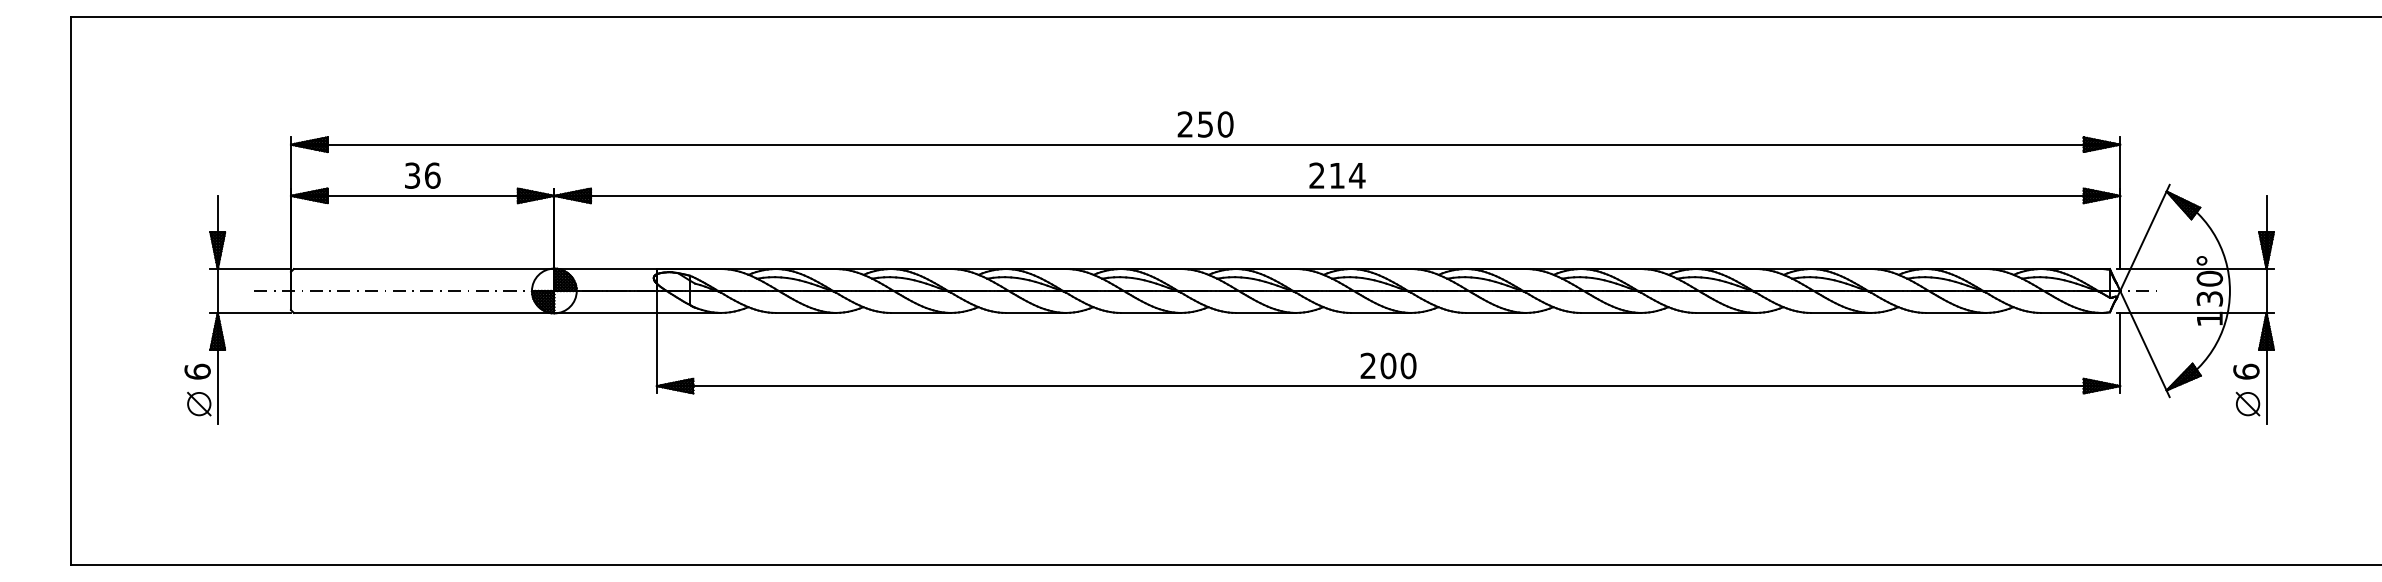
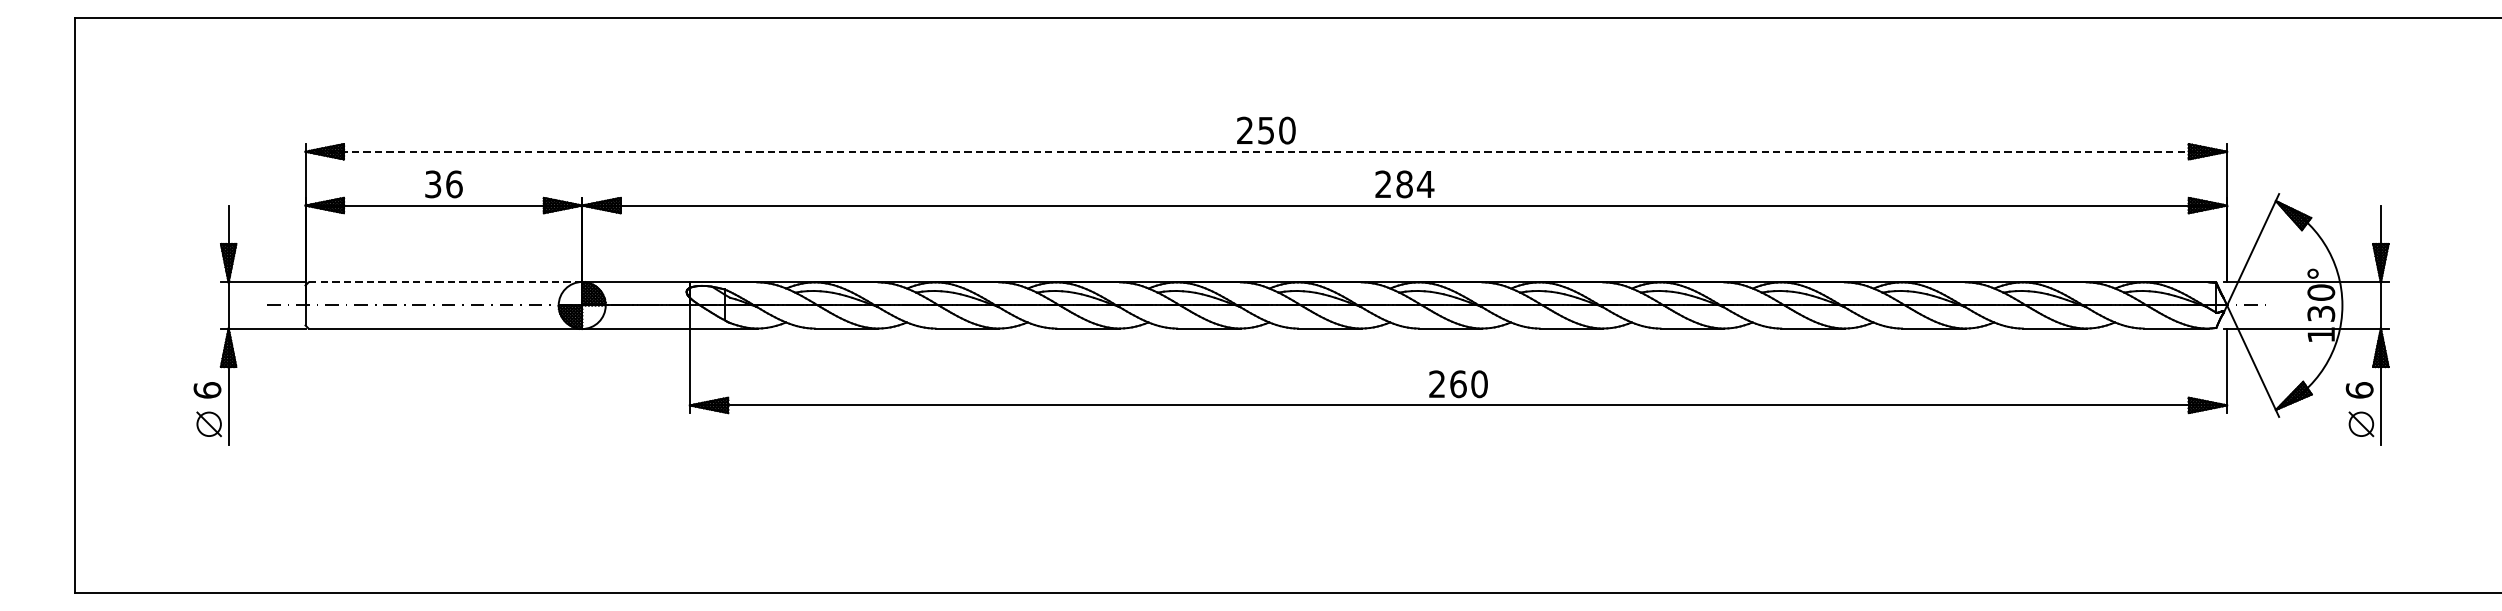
line: (1205, 144) -> (1266, 151), solid -> dashed
text: (1337, 175) -> (1404, 184), 214 -> 284
line: (423, 269) -> (444, 282), solid -> dashed
text: (1388, 365) -> (1458, 383), 200 -> 260

